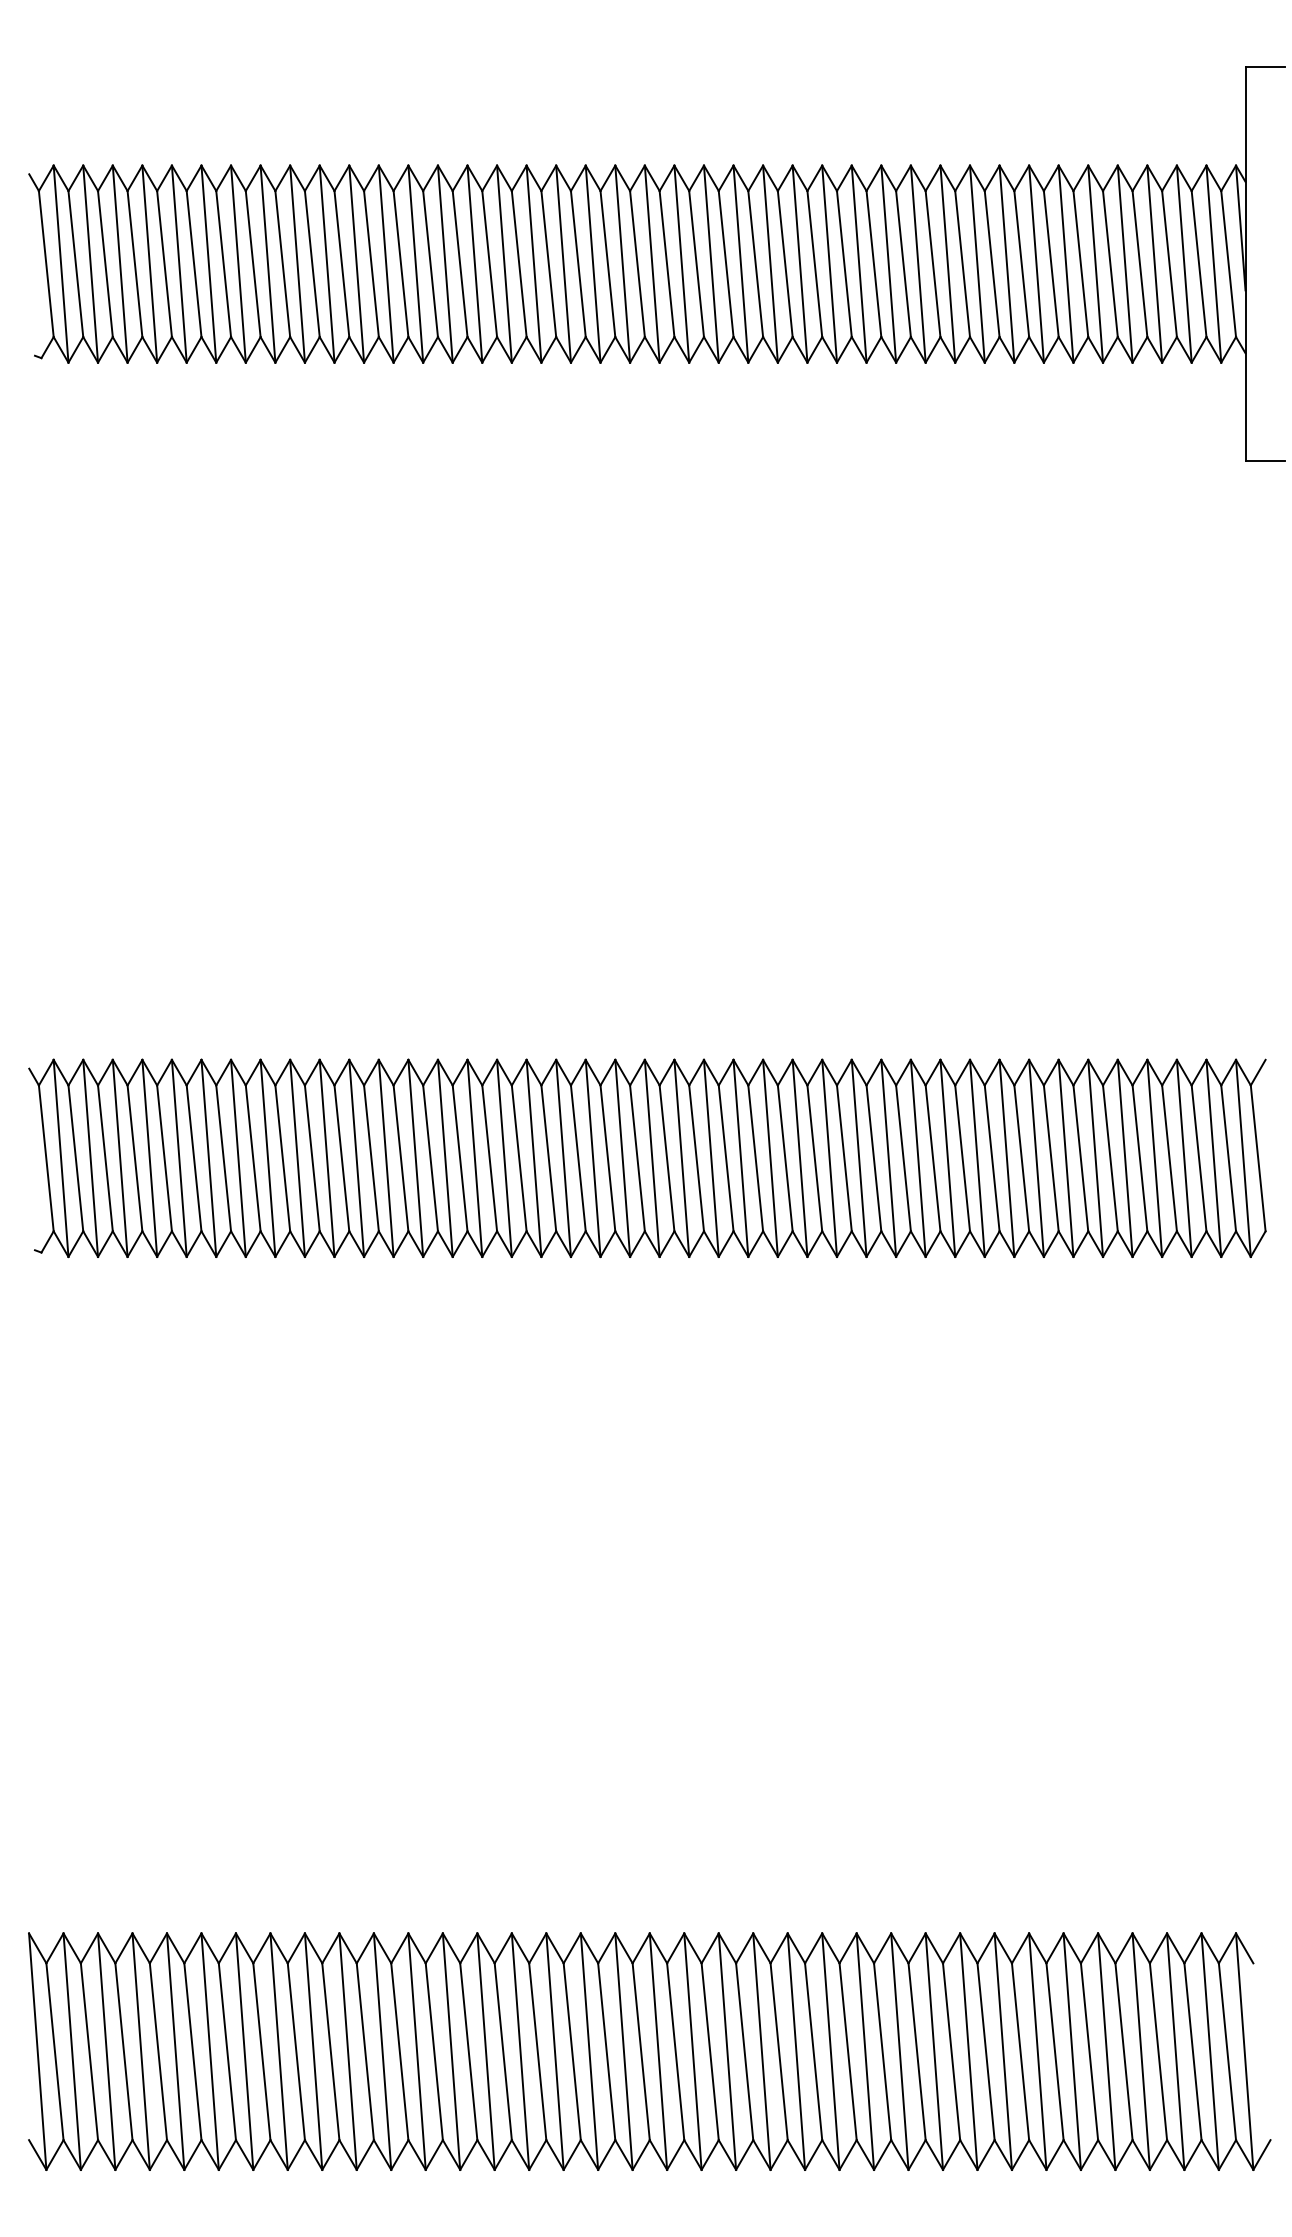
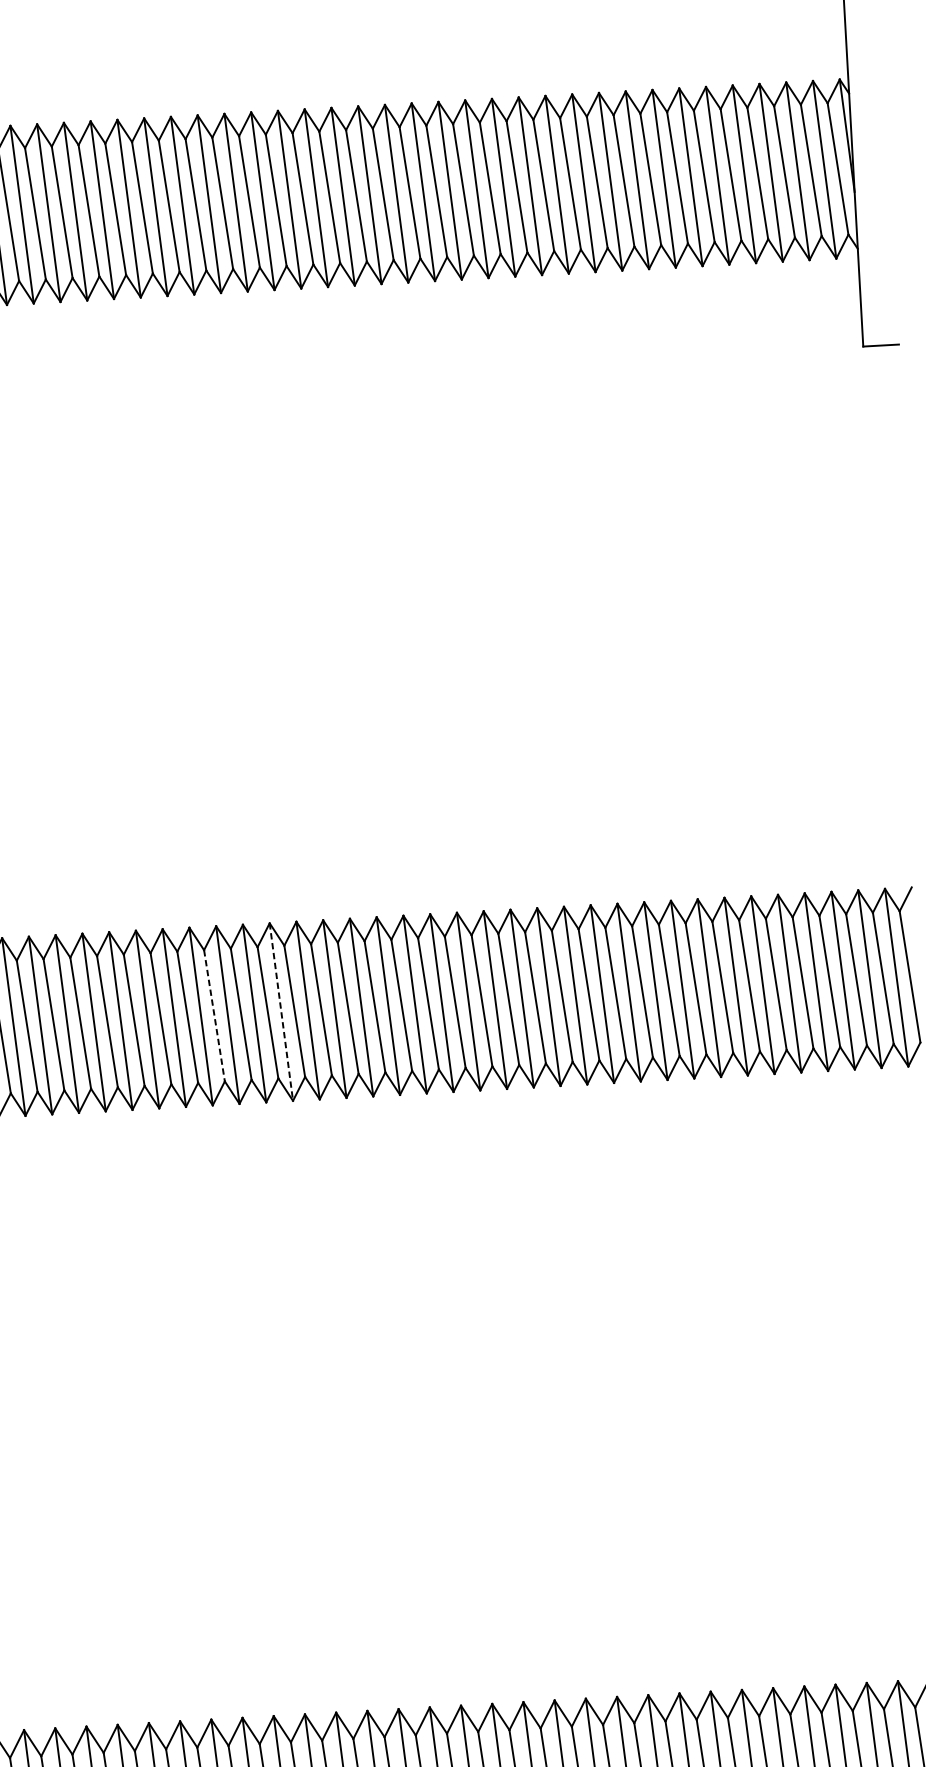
line: (489, 1158) -> (214, 1015), solid -> dashed
line: (563, 1158) -> (281, 1012), solid -> dashed

